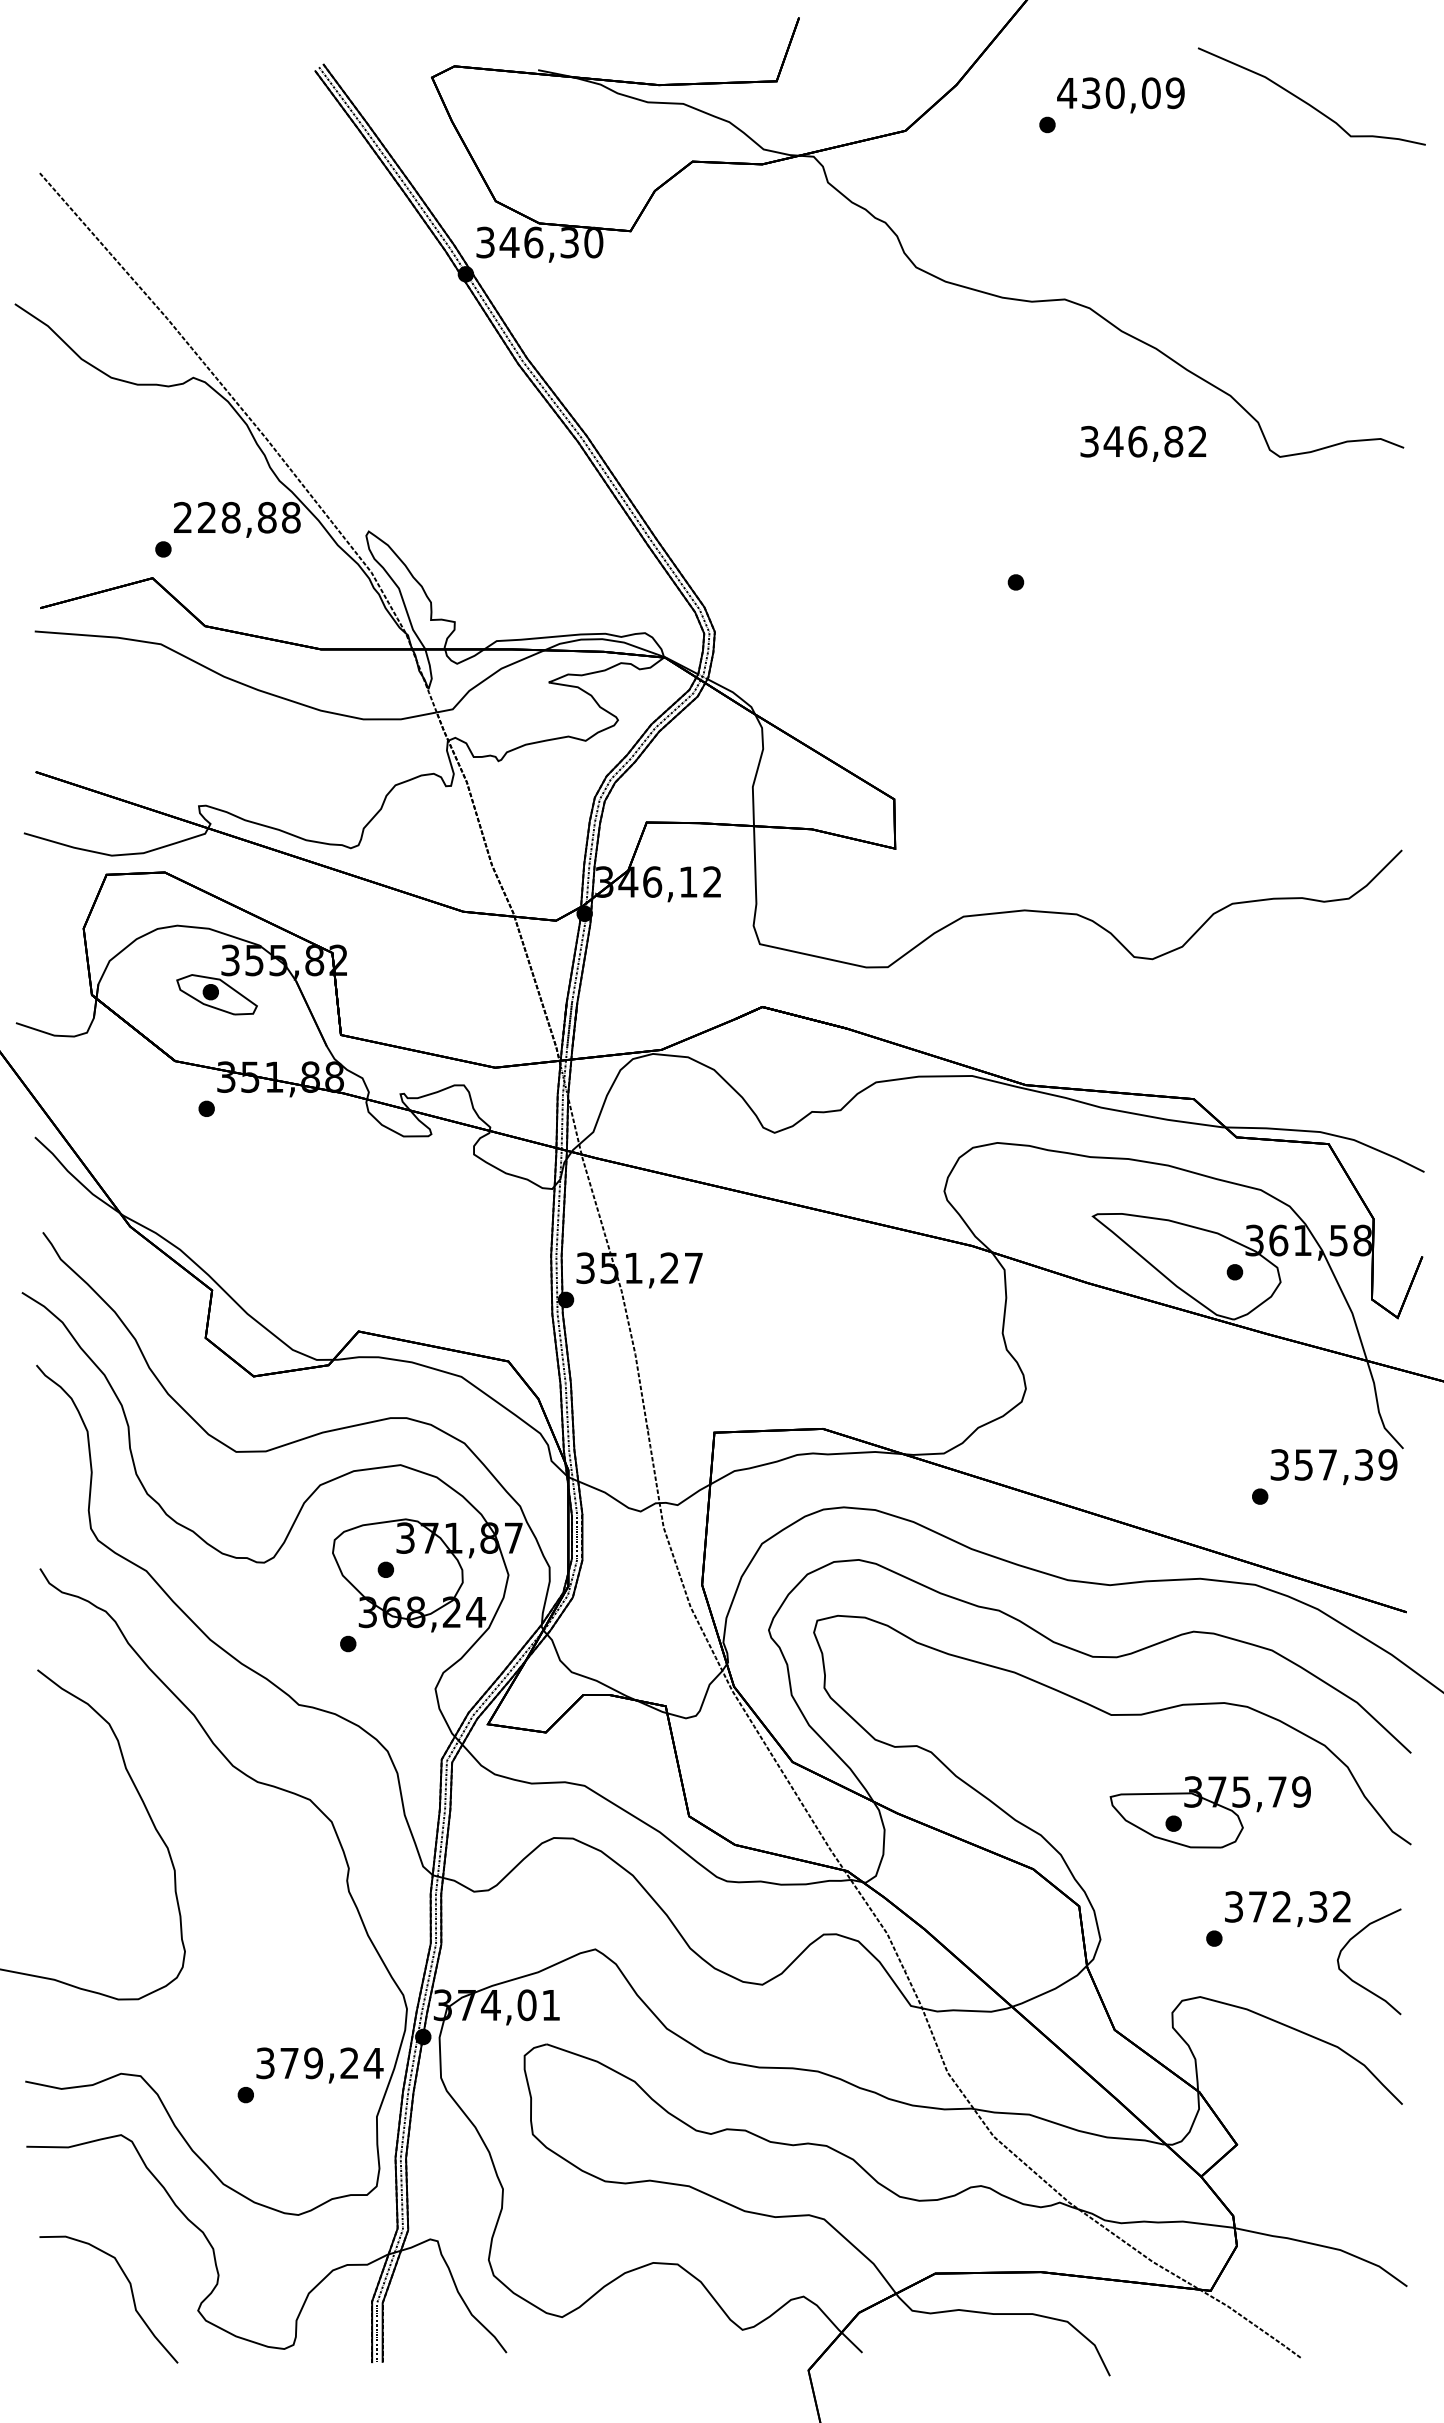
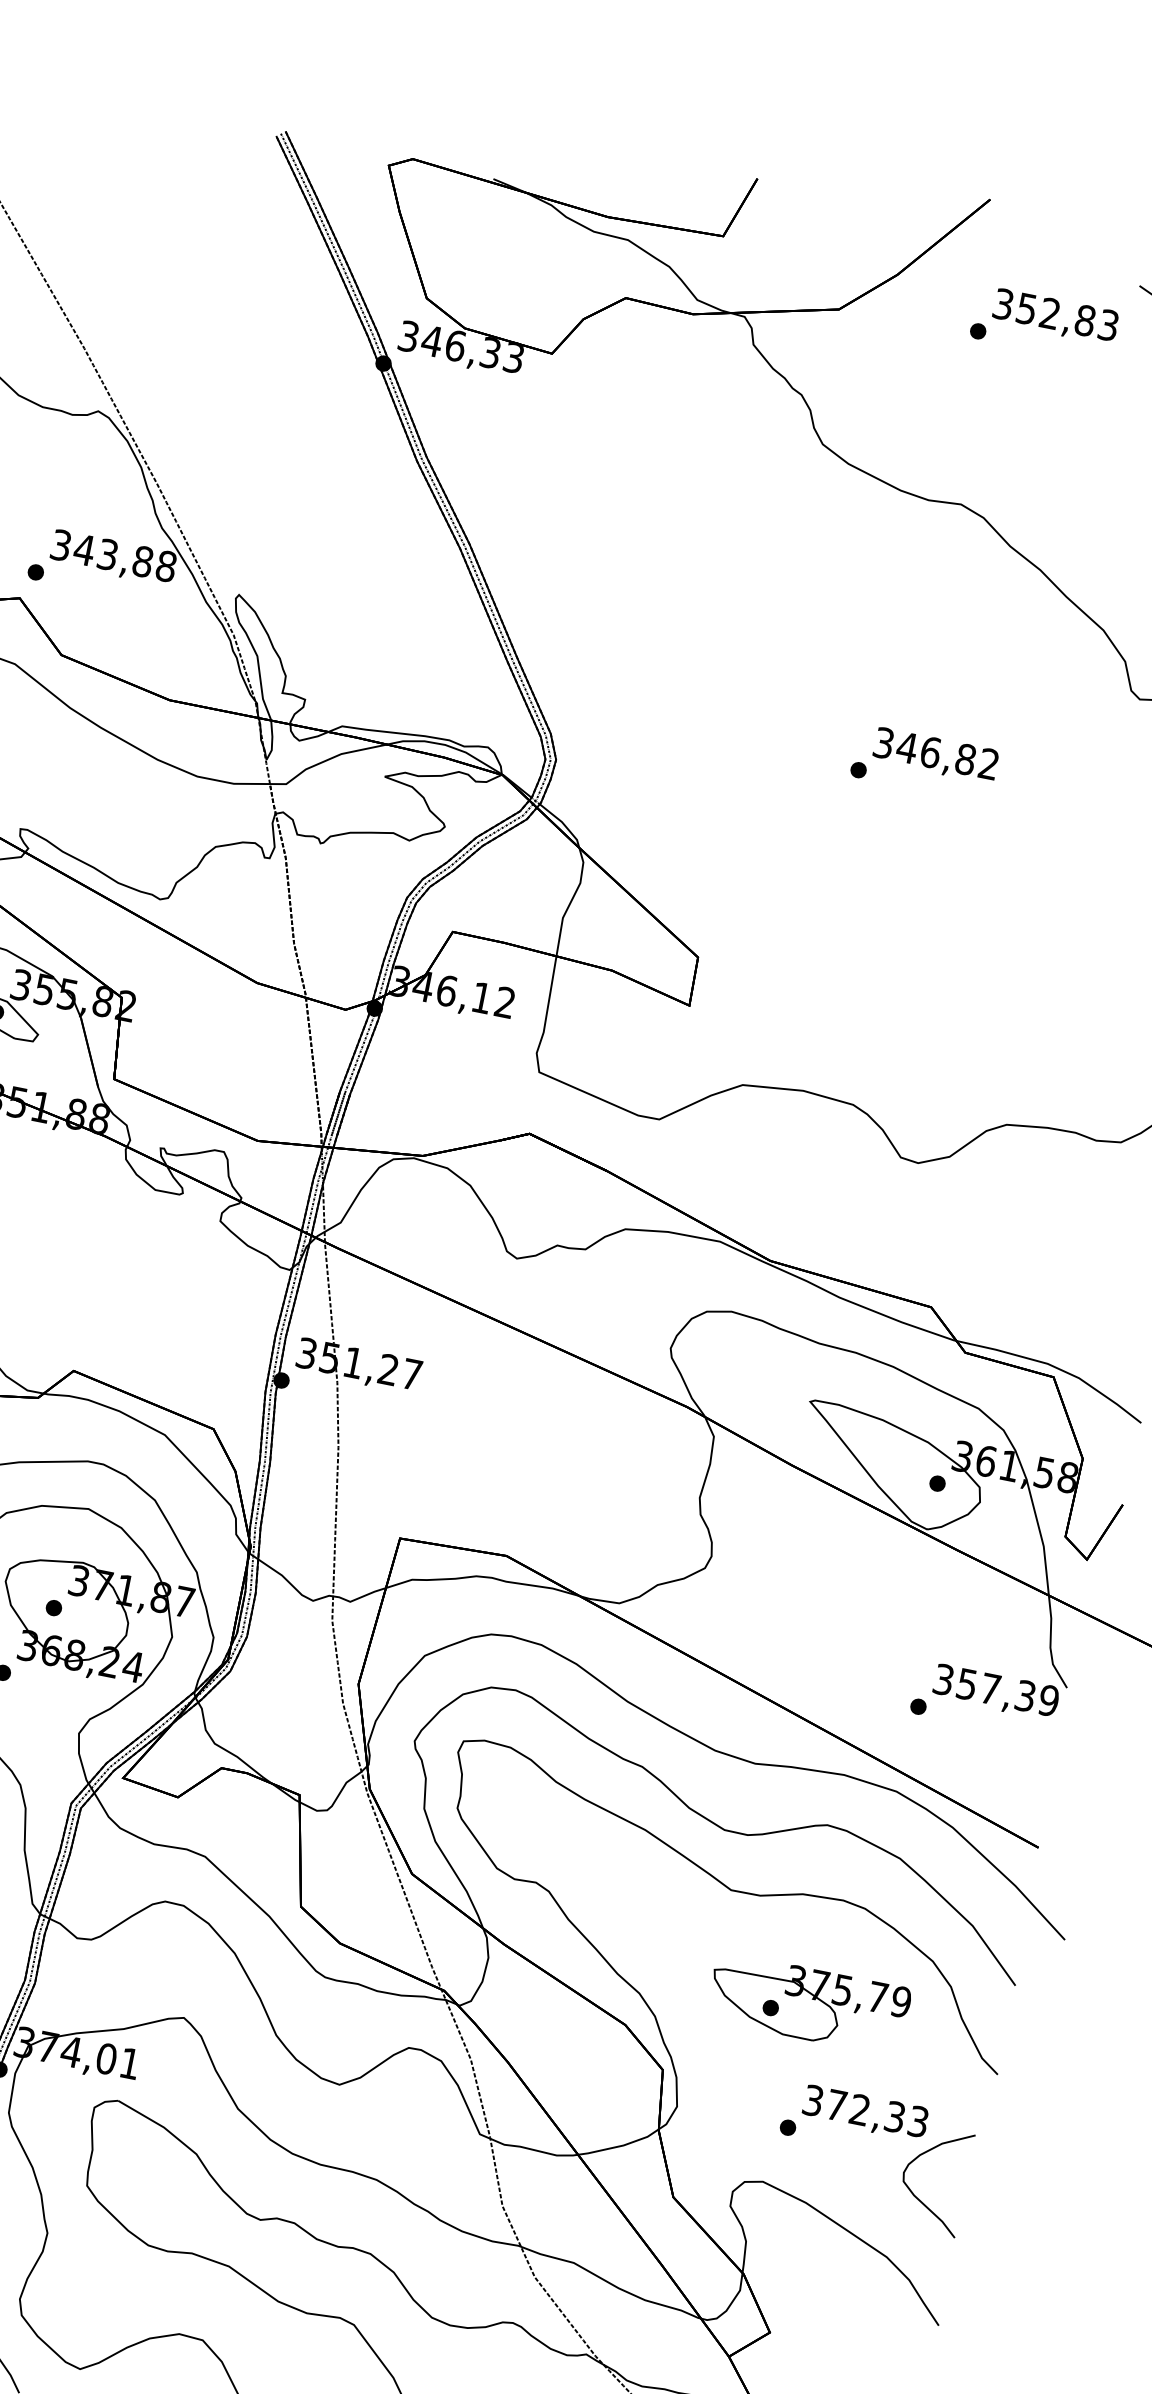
text: (1120, 93) -> (1055, 314), 430,09 -> 352,83
text: (593, 242) -> (513, 357), 346,30 -> 346,33
text: (1143, 443) -> (935, 755), moved
text: (207, 517) -> (84, 549), 228,88 -> 343,88
text: (1342, 1906) -> (918, 2121), 372,32 -> 372,33

